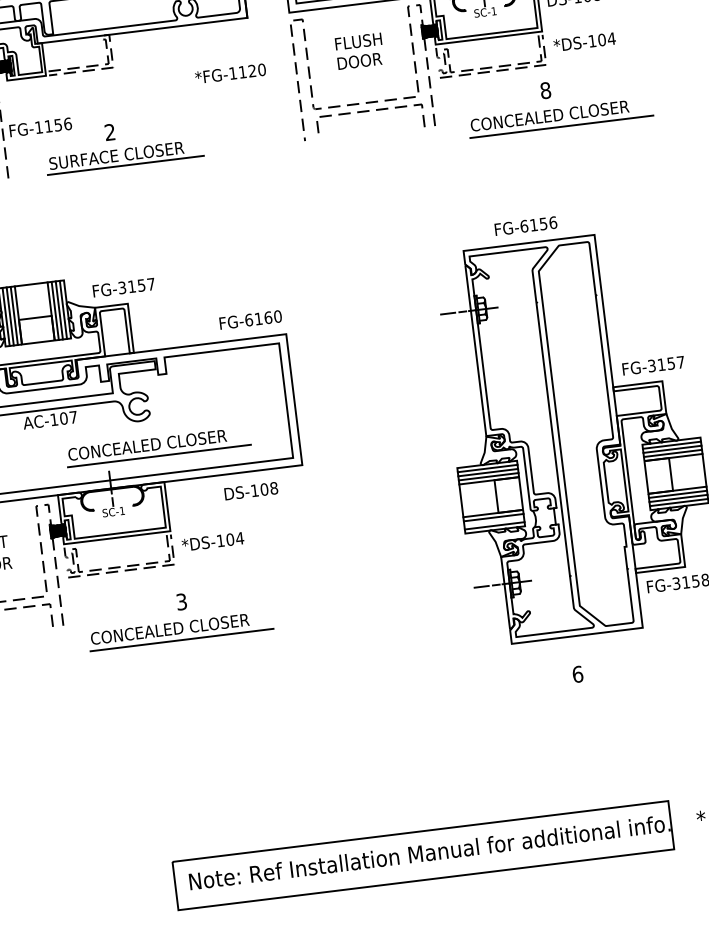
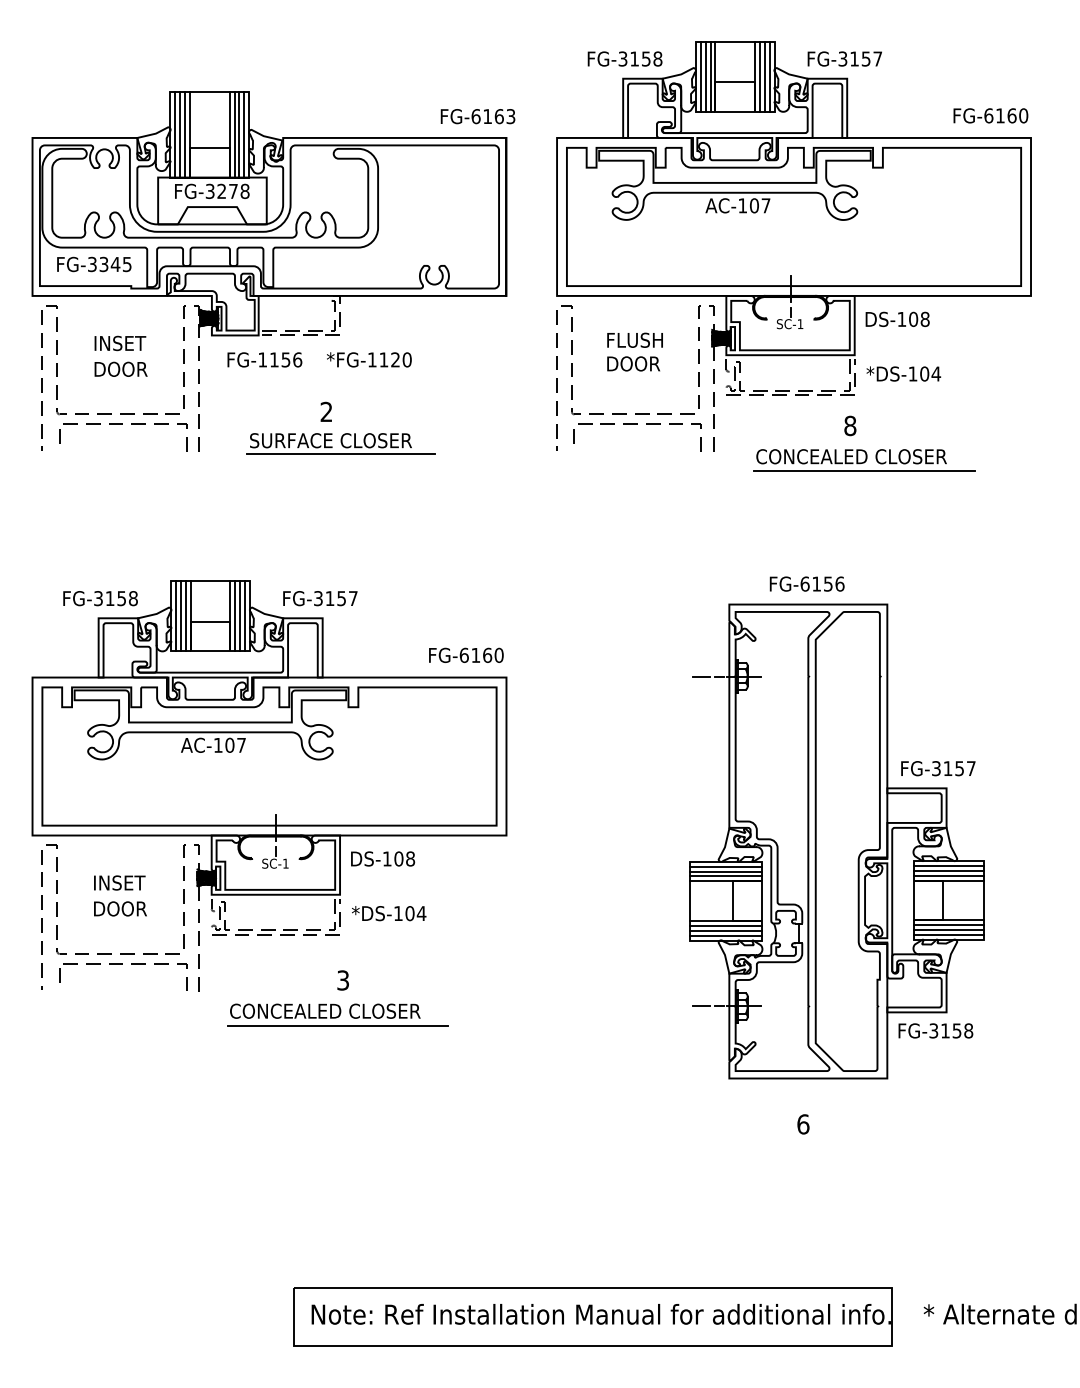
text: (230, 73) -> (369, 359), moved
text: (40, 127) -> (264, 359), moved
part: (157, 446) -> (337, 792), removed
text: (251, 490) -> (383, 858), moved
line: (494, 521) -> (726, 930), added

